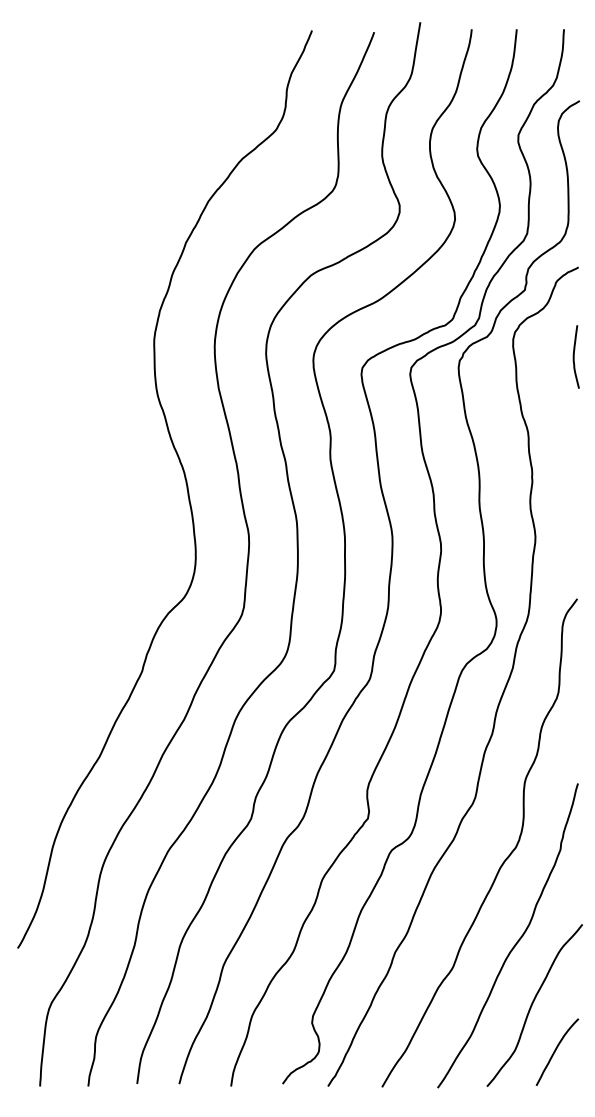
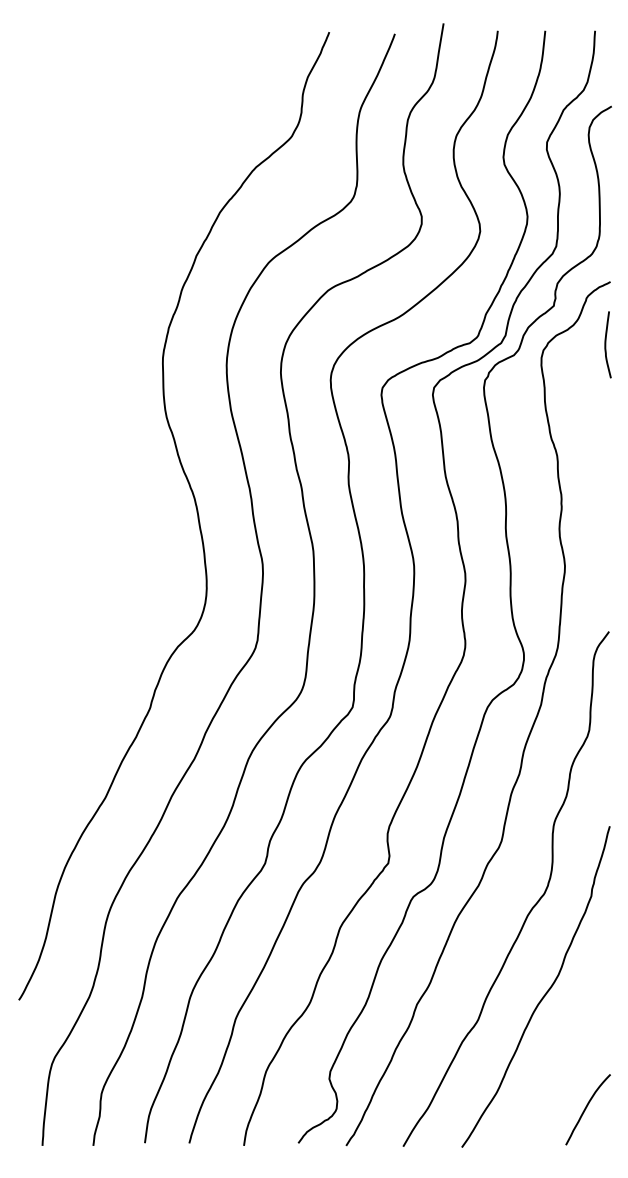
curve: (574, 356) -> (606, 344), moved
curve: (532, 1005) -> (561, 1060), removed

